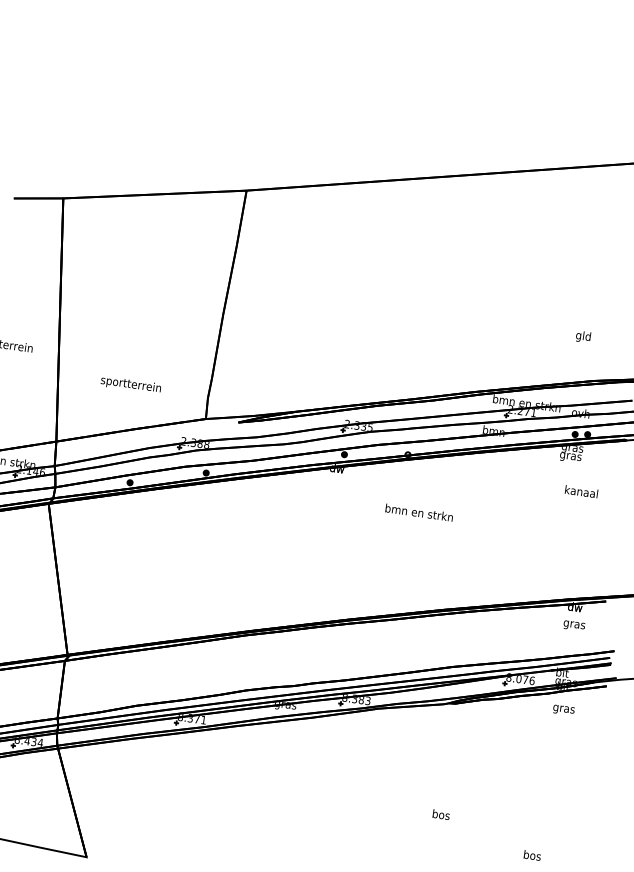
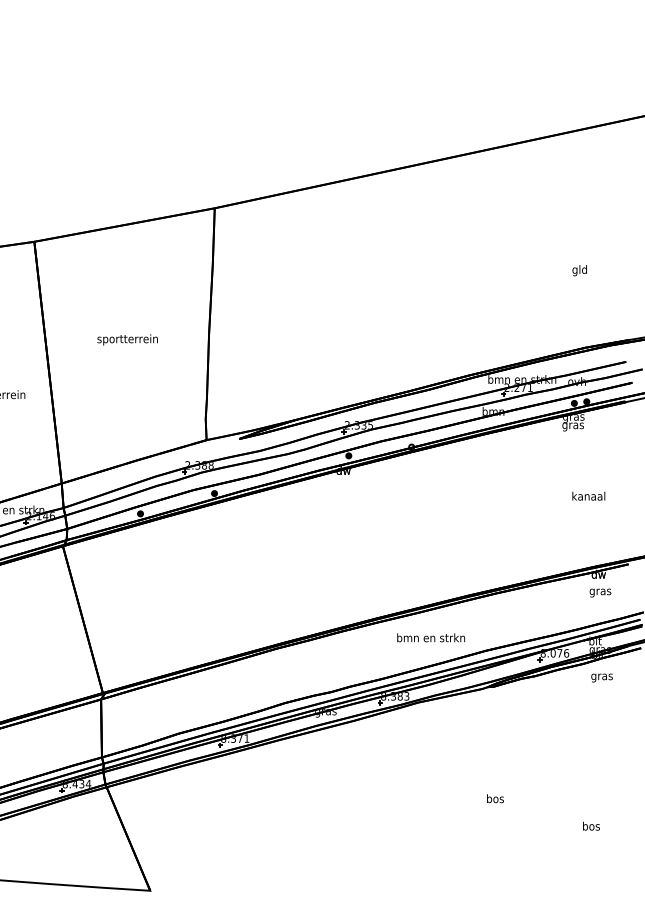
text: (583, 336) -> (579, 270), moved
text: (130, 384) -> (127, 339), moved
text: (581, 491) -> (588, 495), moved
text: (419, 512) -> (431, 637), moved

